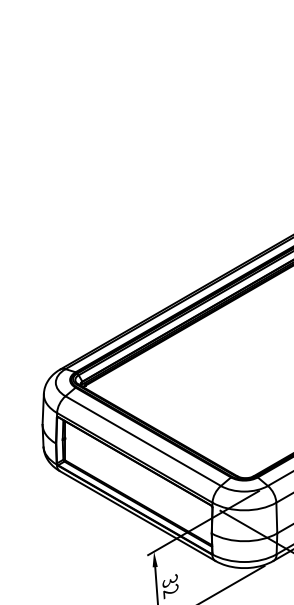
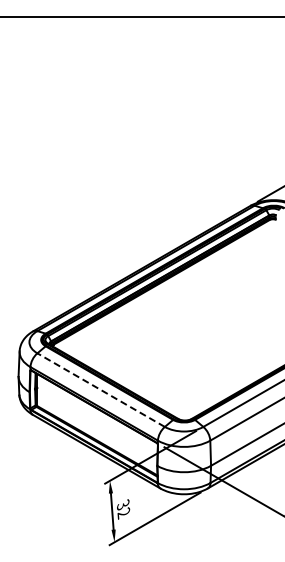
line: (143, 441) -> (101, 390), solid -> dashed

